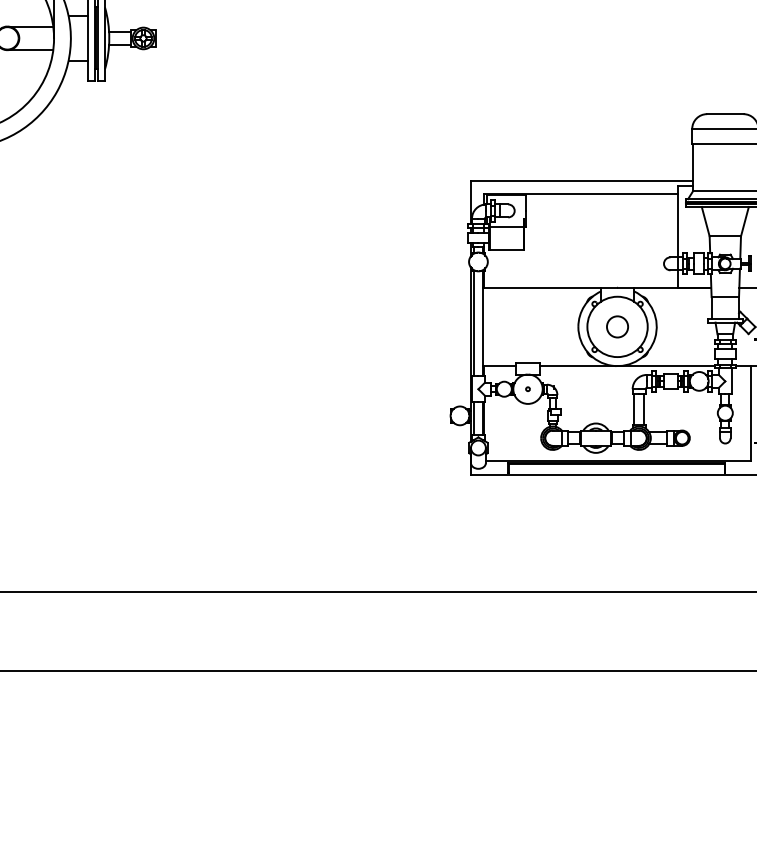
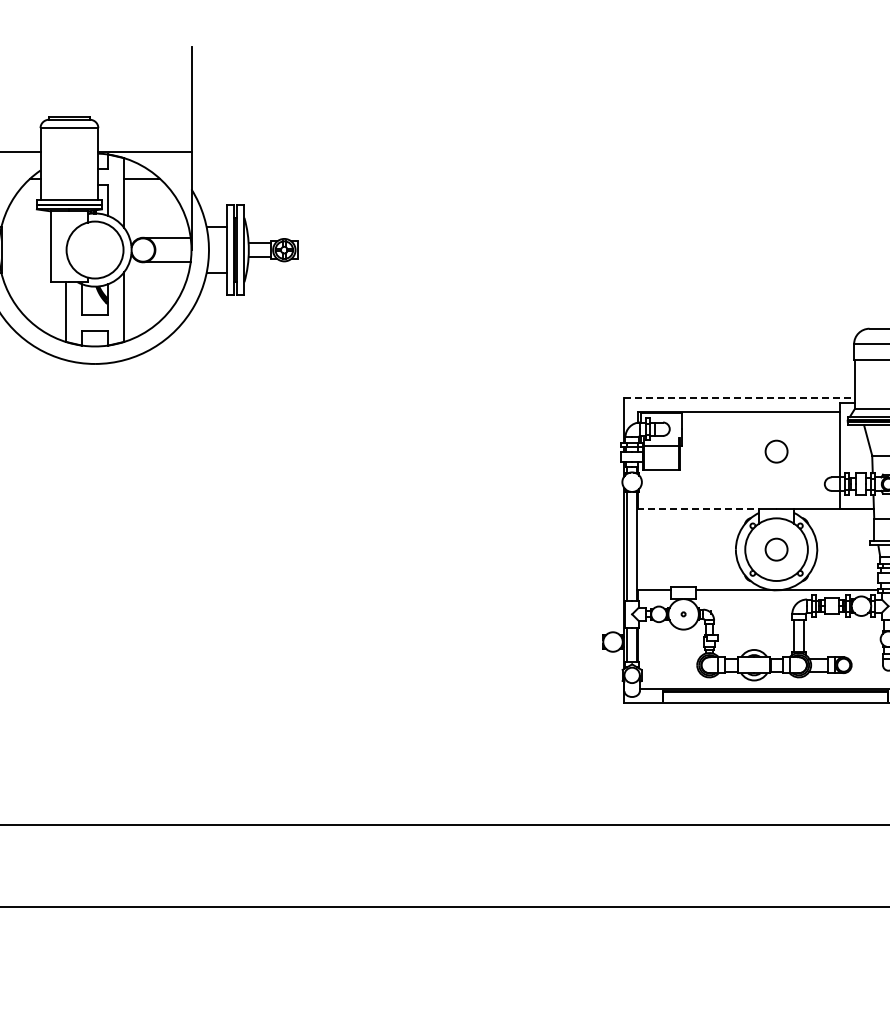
line: (581, 180) -> (739, 397), solid -> dashed
circle: (617, 232) -> (776, 451), added
line: (542, 287) -> (698, 508), solid -> dashed

